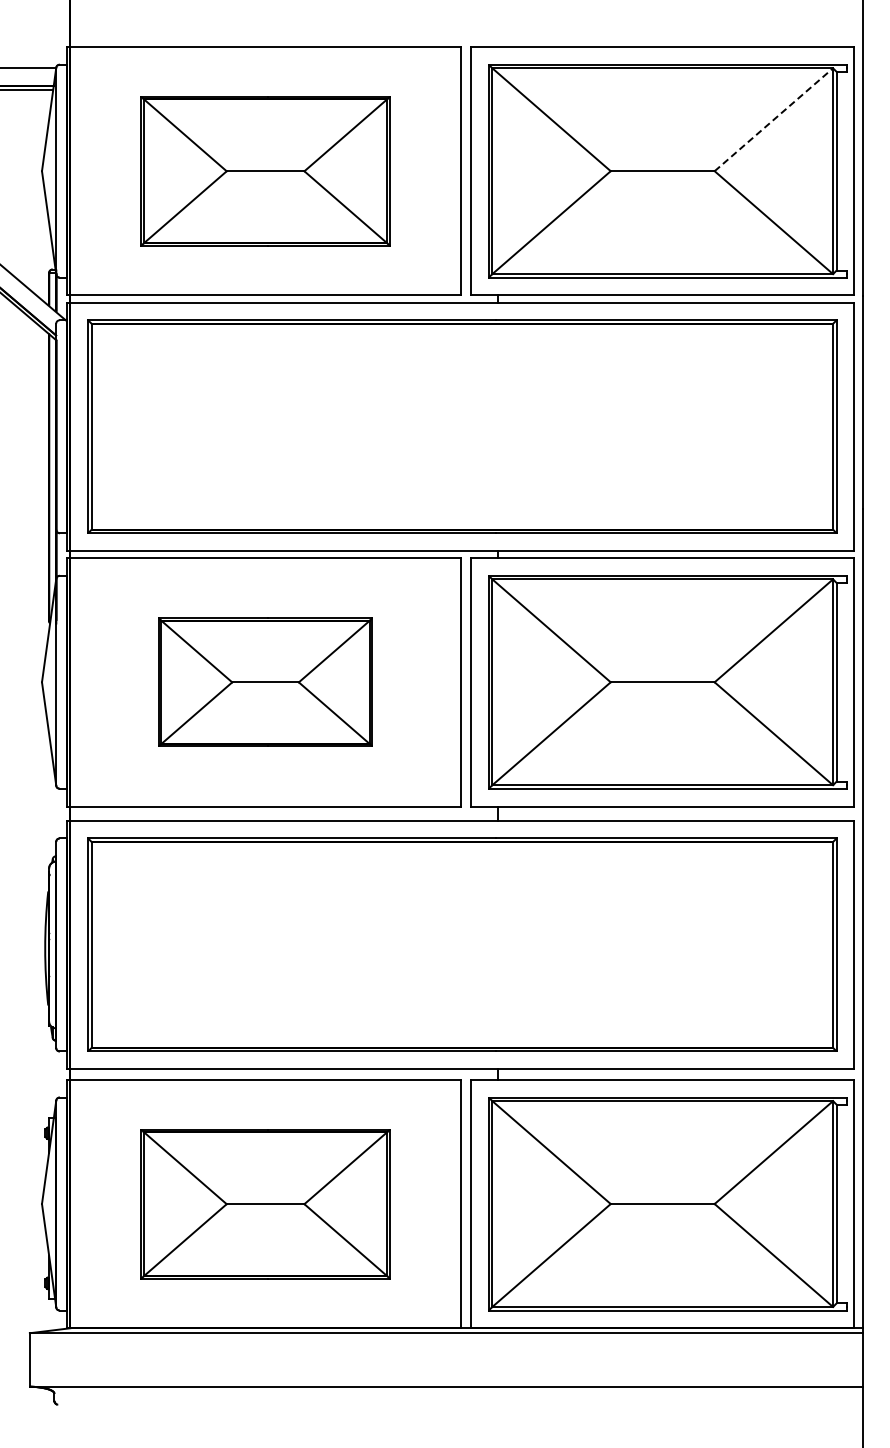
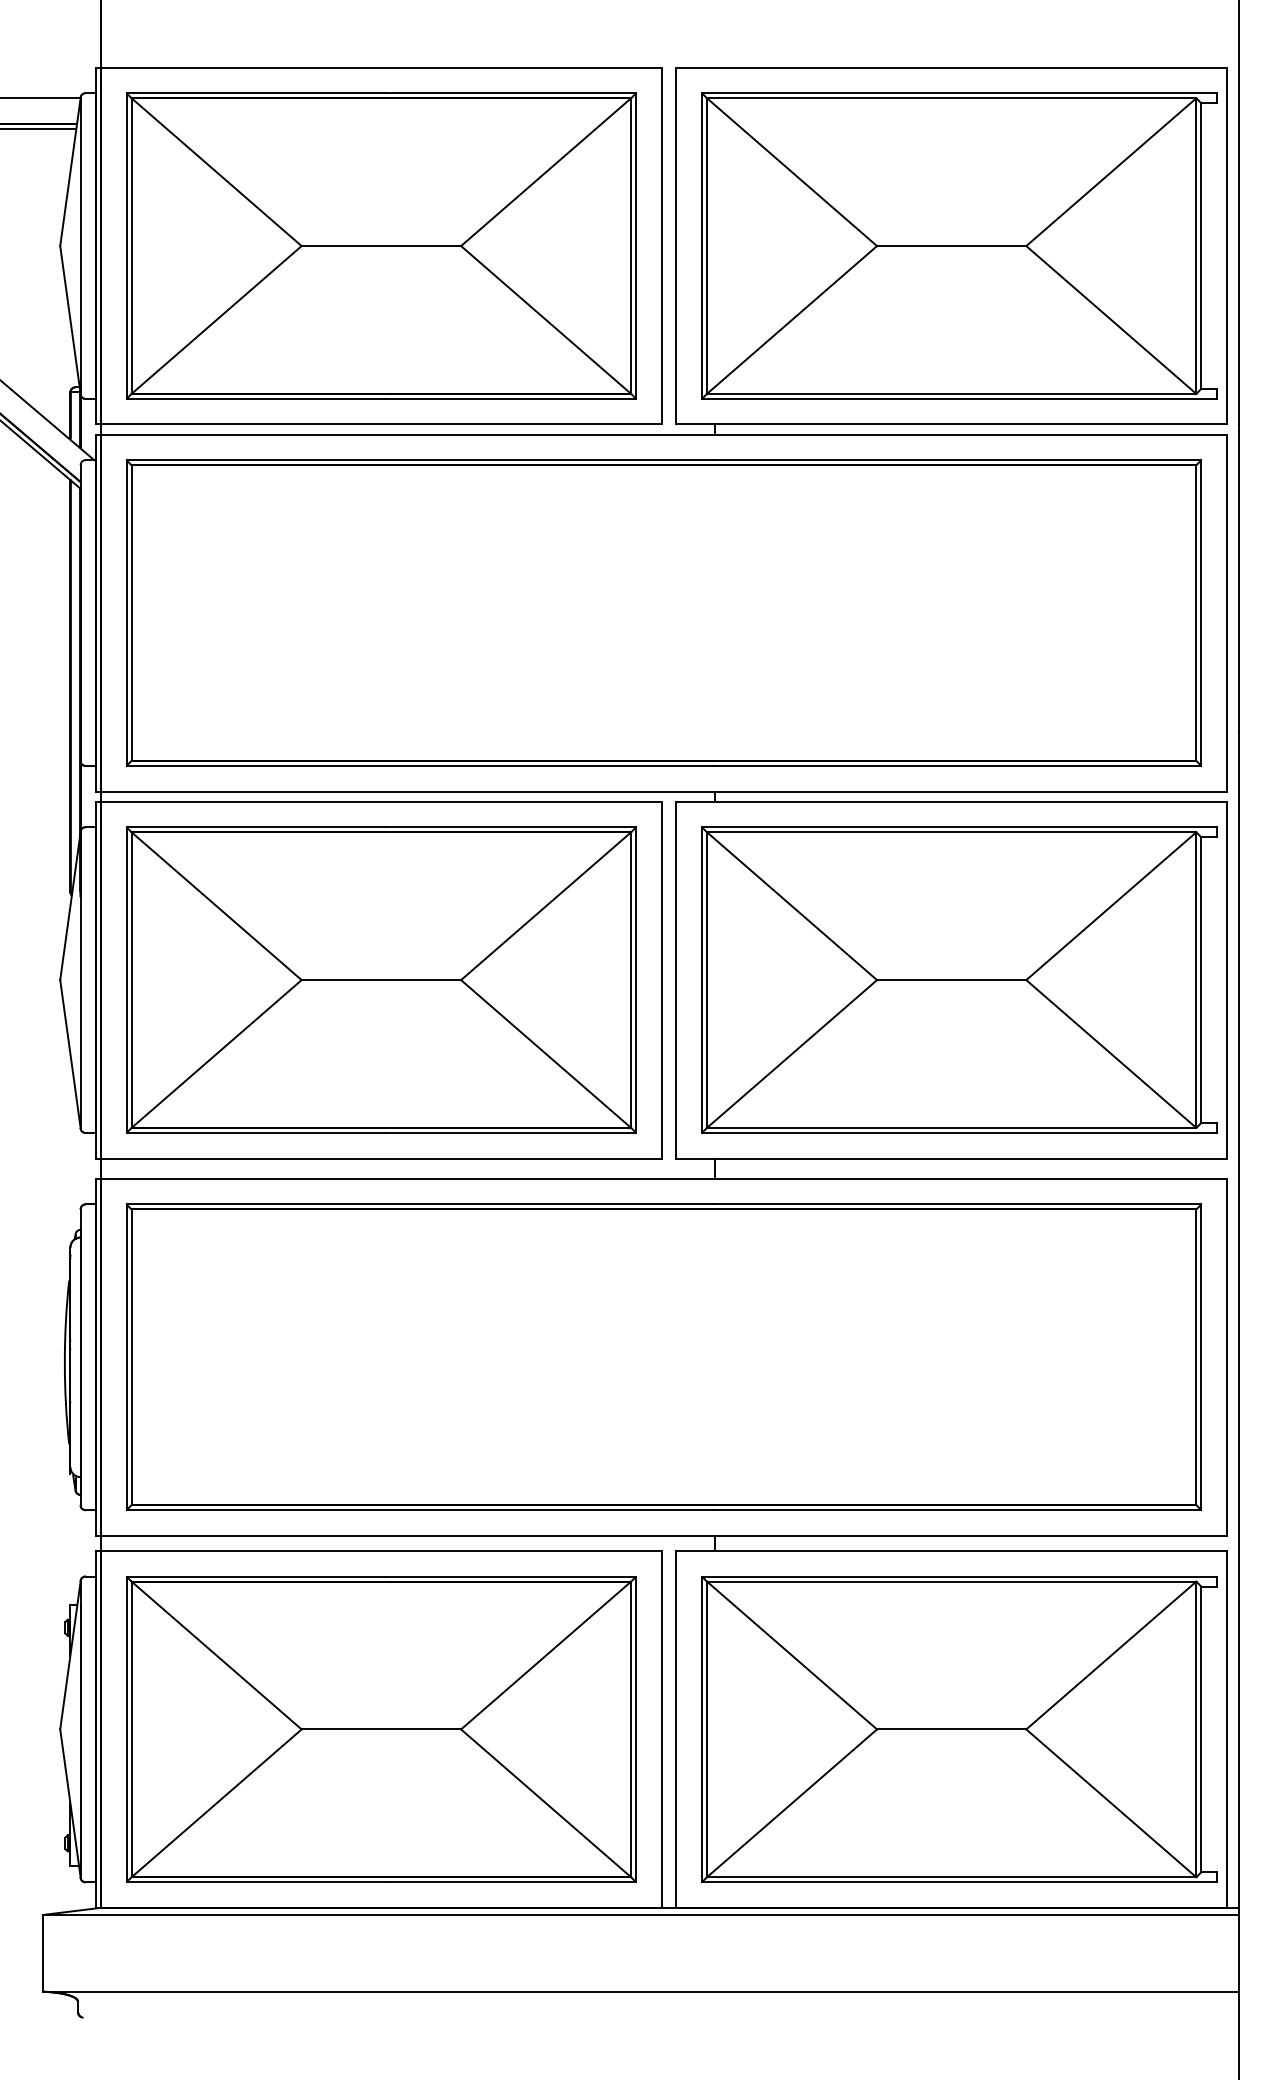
line: (774, 119) -> (1112, 171), dashed -> solid
part: (265, 171) -> (381, 246), size x1.43
part: (265, 682) -> (381, 980), size x1.67
part: (265, 1204) -> (381, 1730), size x1.43

